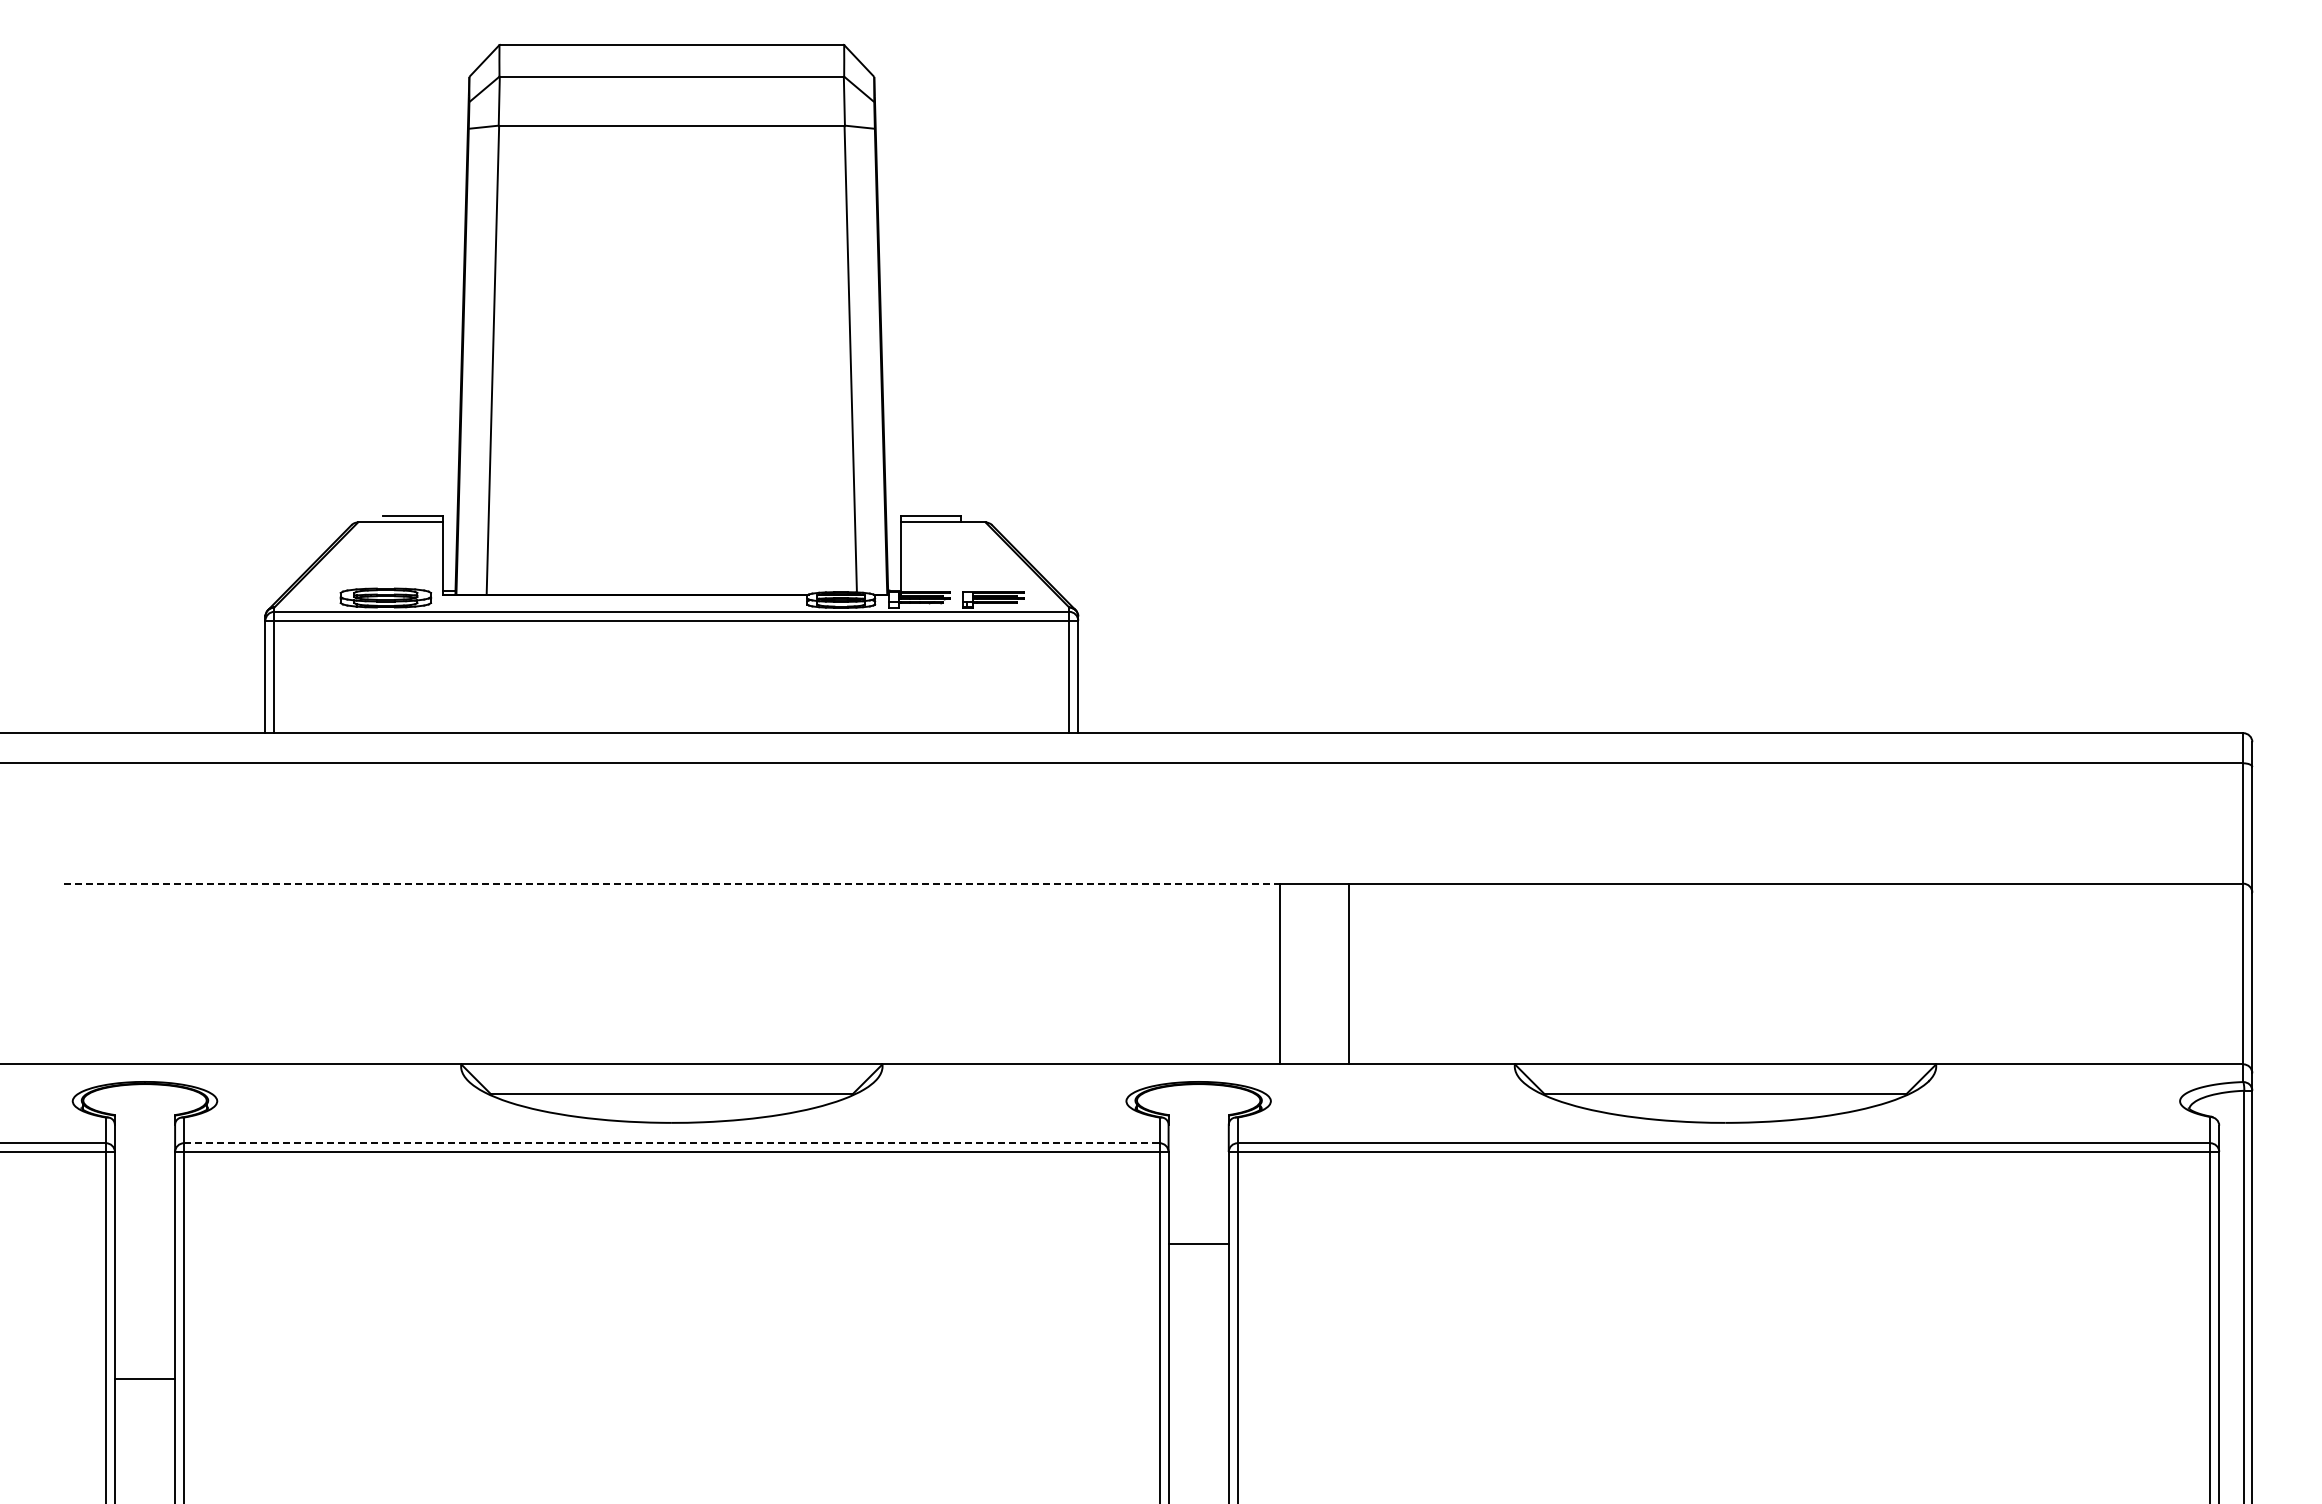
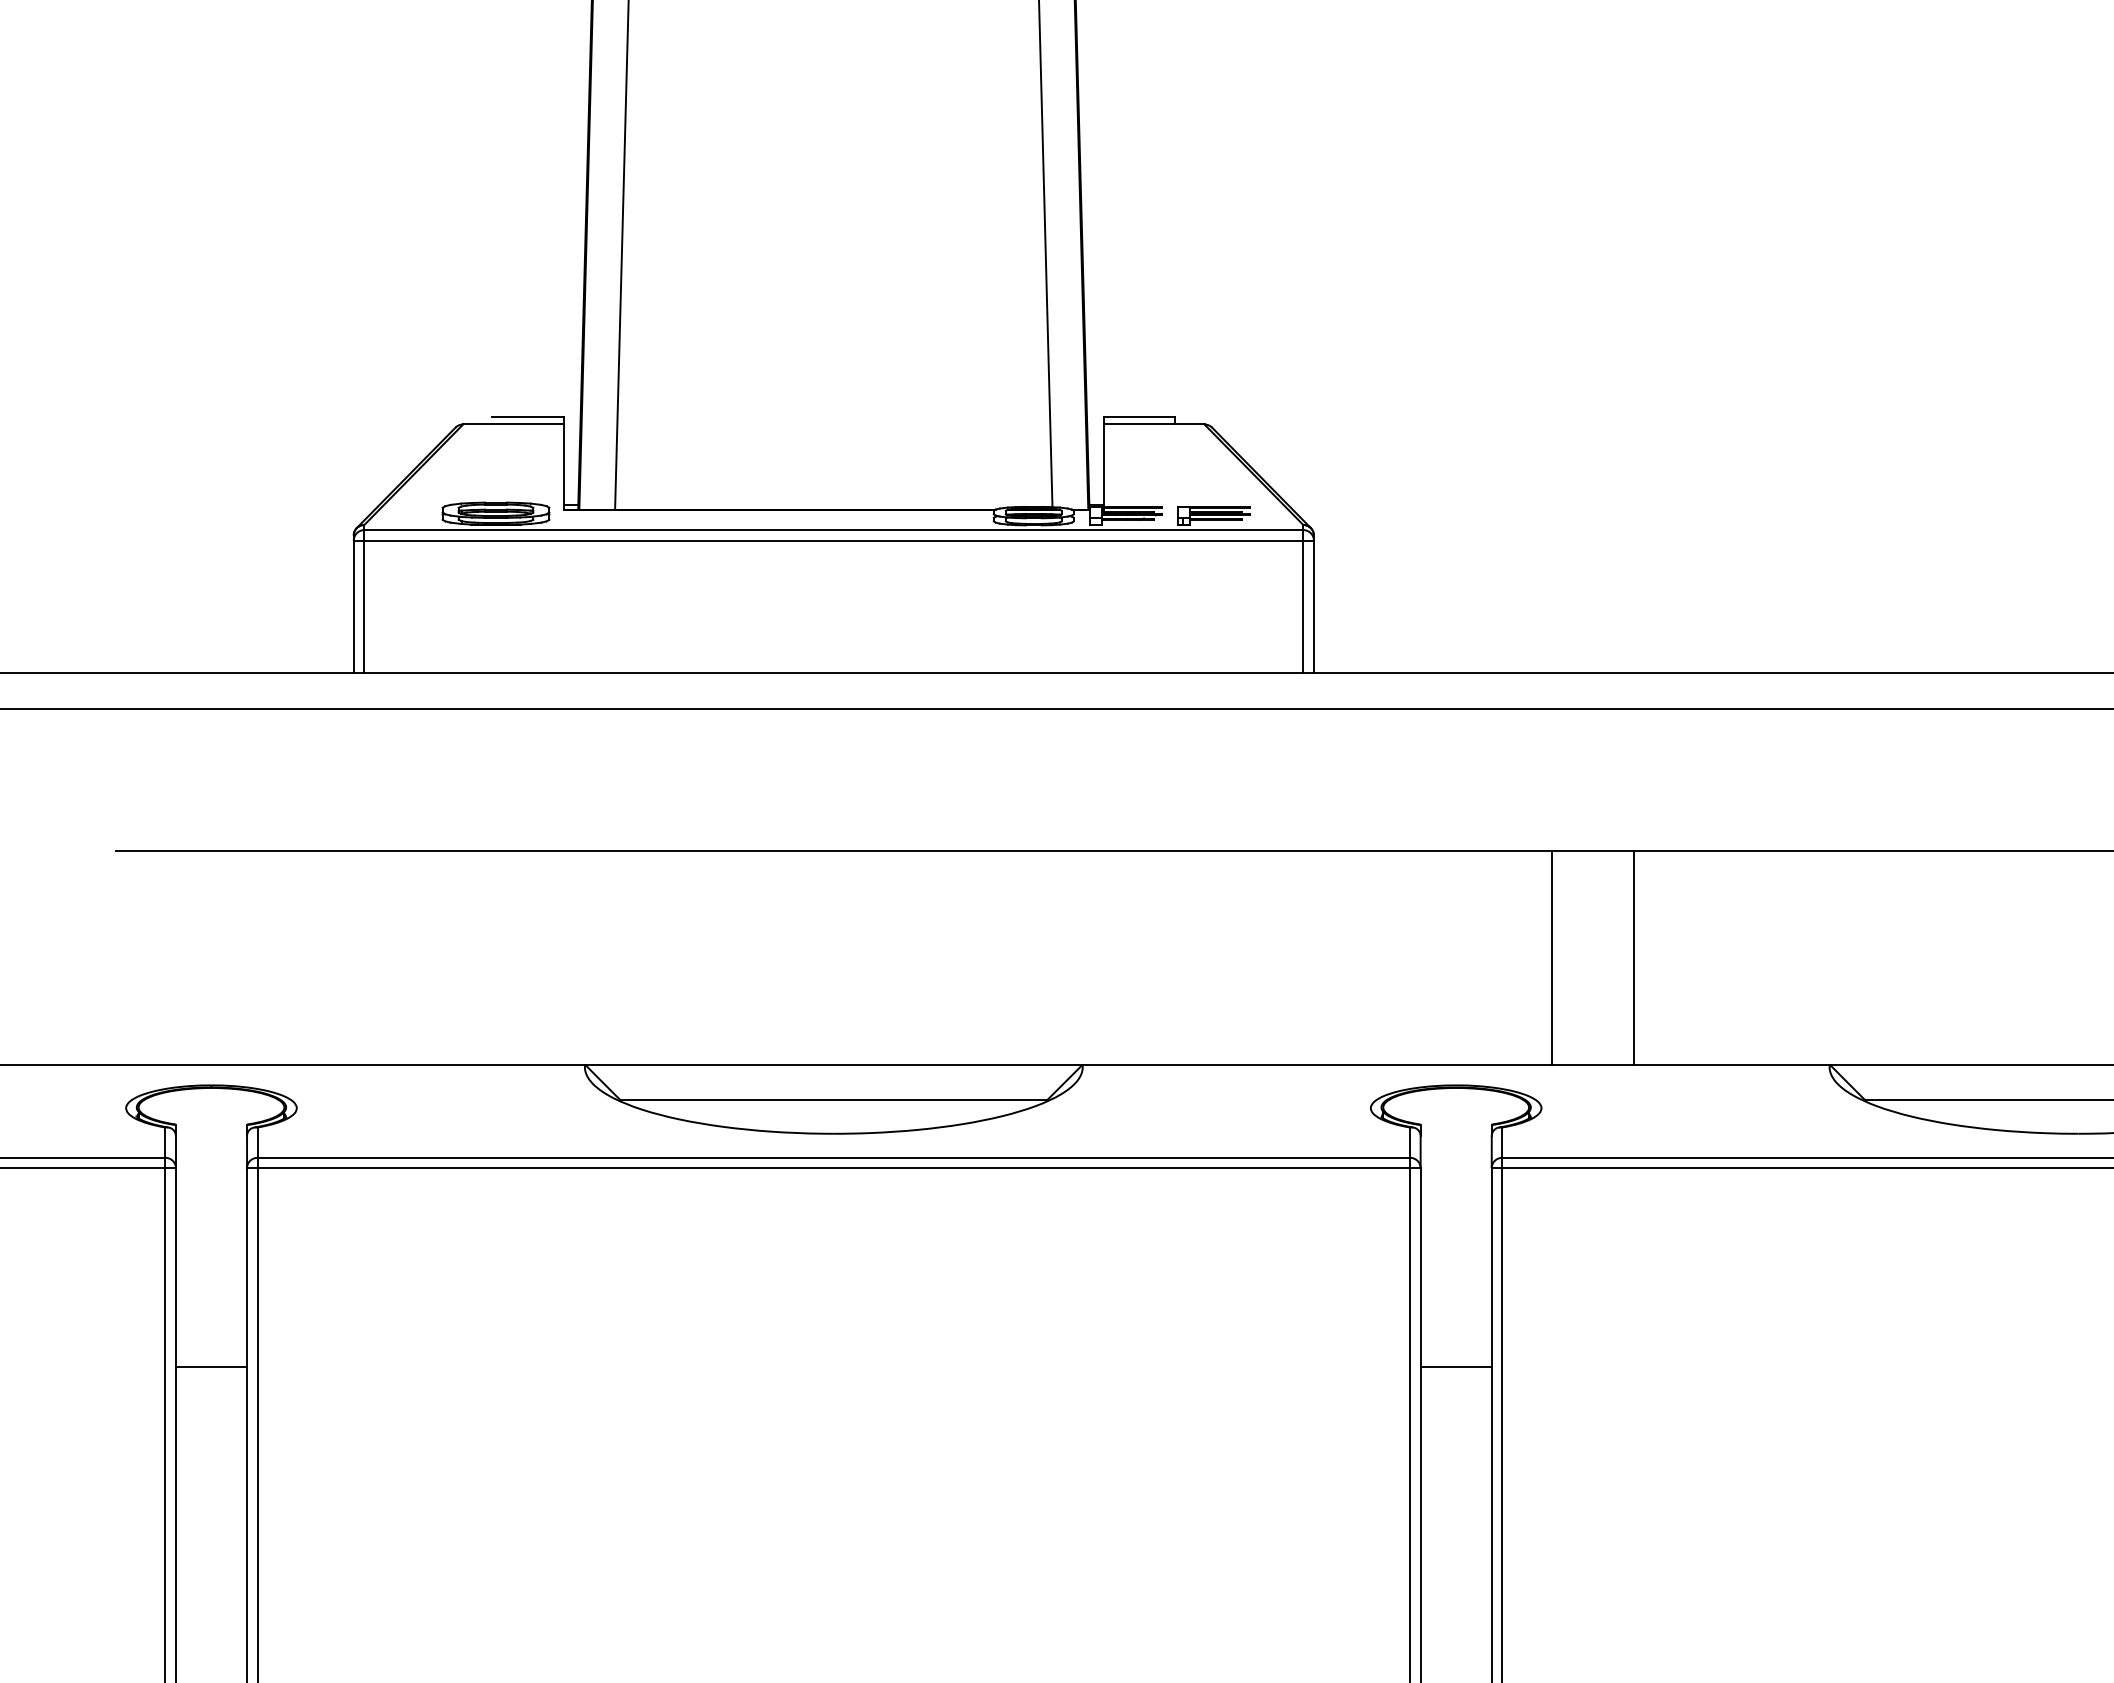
line: (671, 883) -> (833, 850), dashed -> solid
line: (671, 1143) -> (833, 1158), dashed -> solid
line: (1198, 1244) -> (1455, 1367), moved
line: (144, 1379) -> (210, 1367), moved

